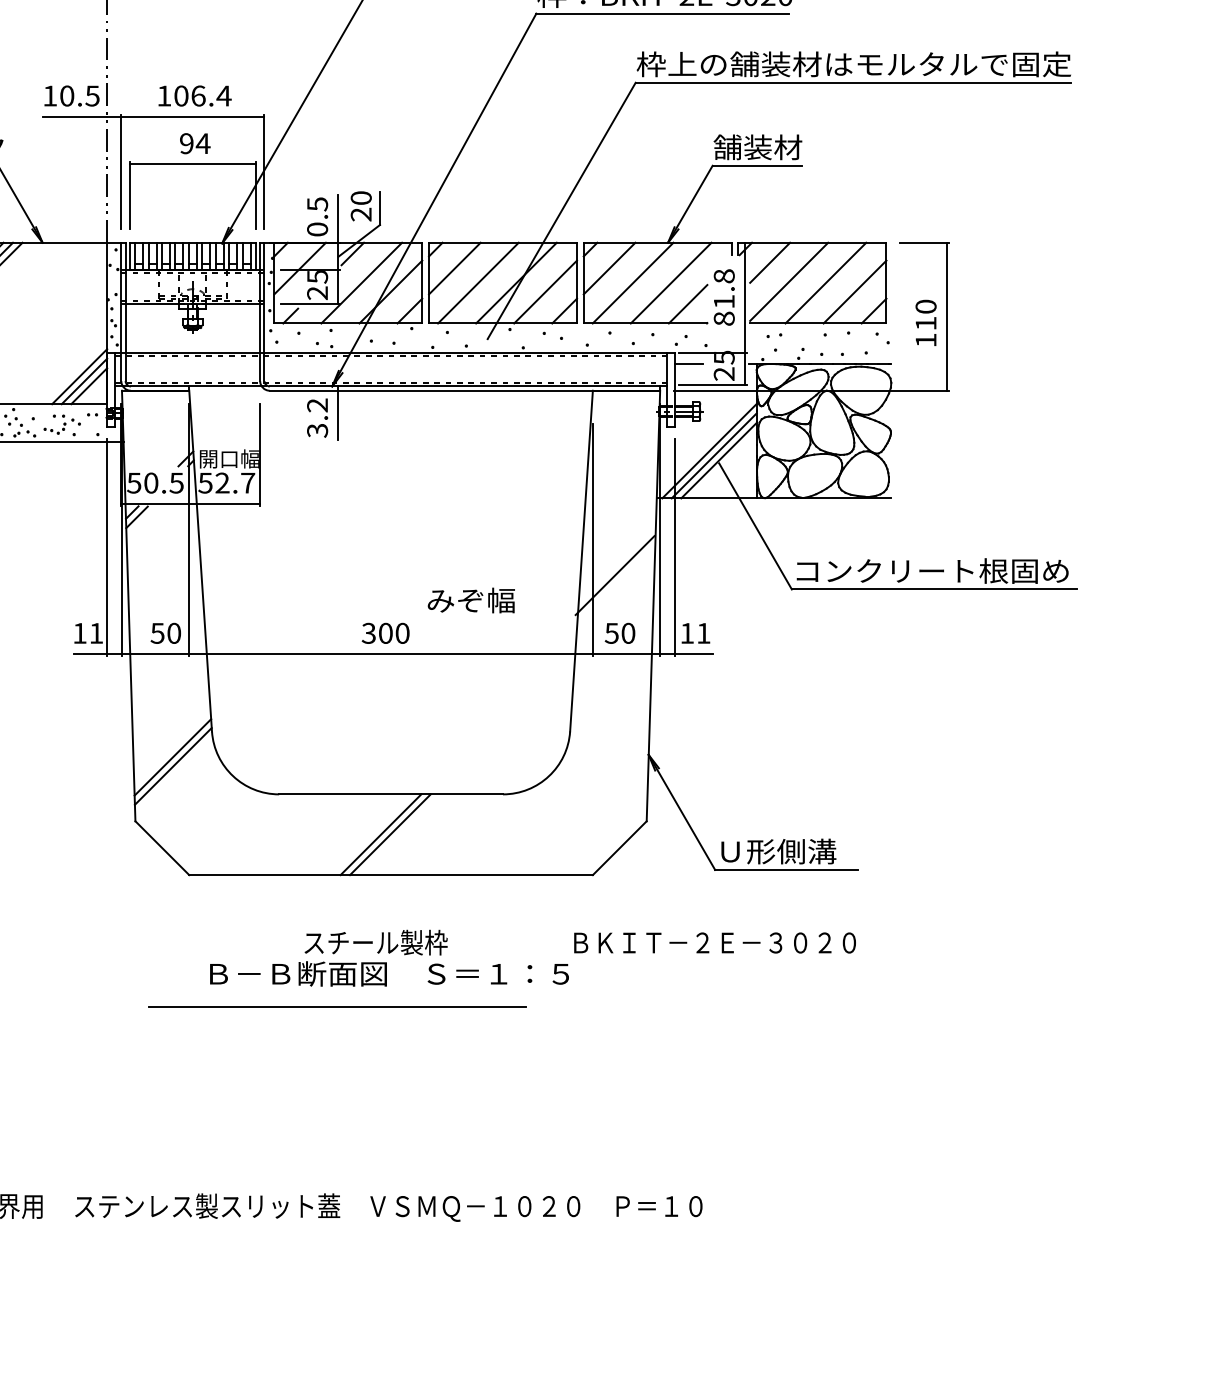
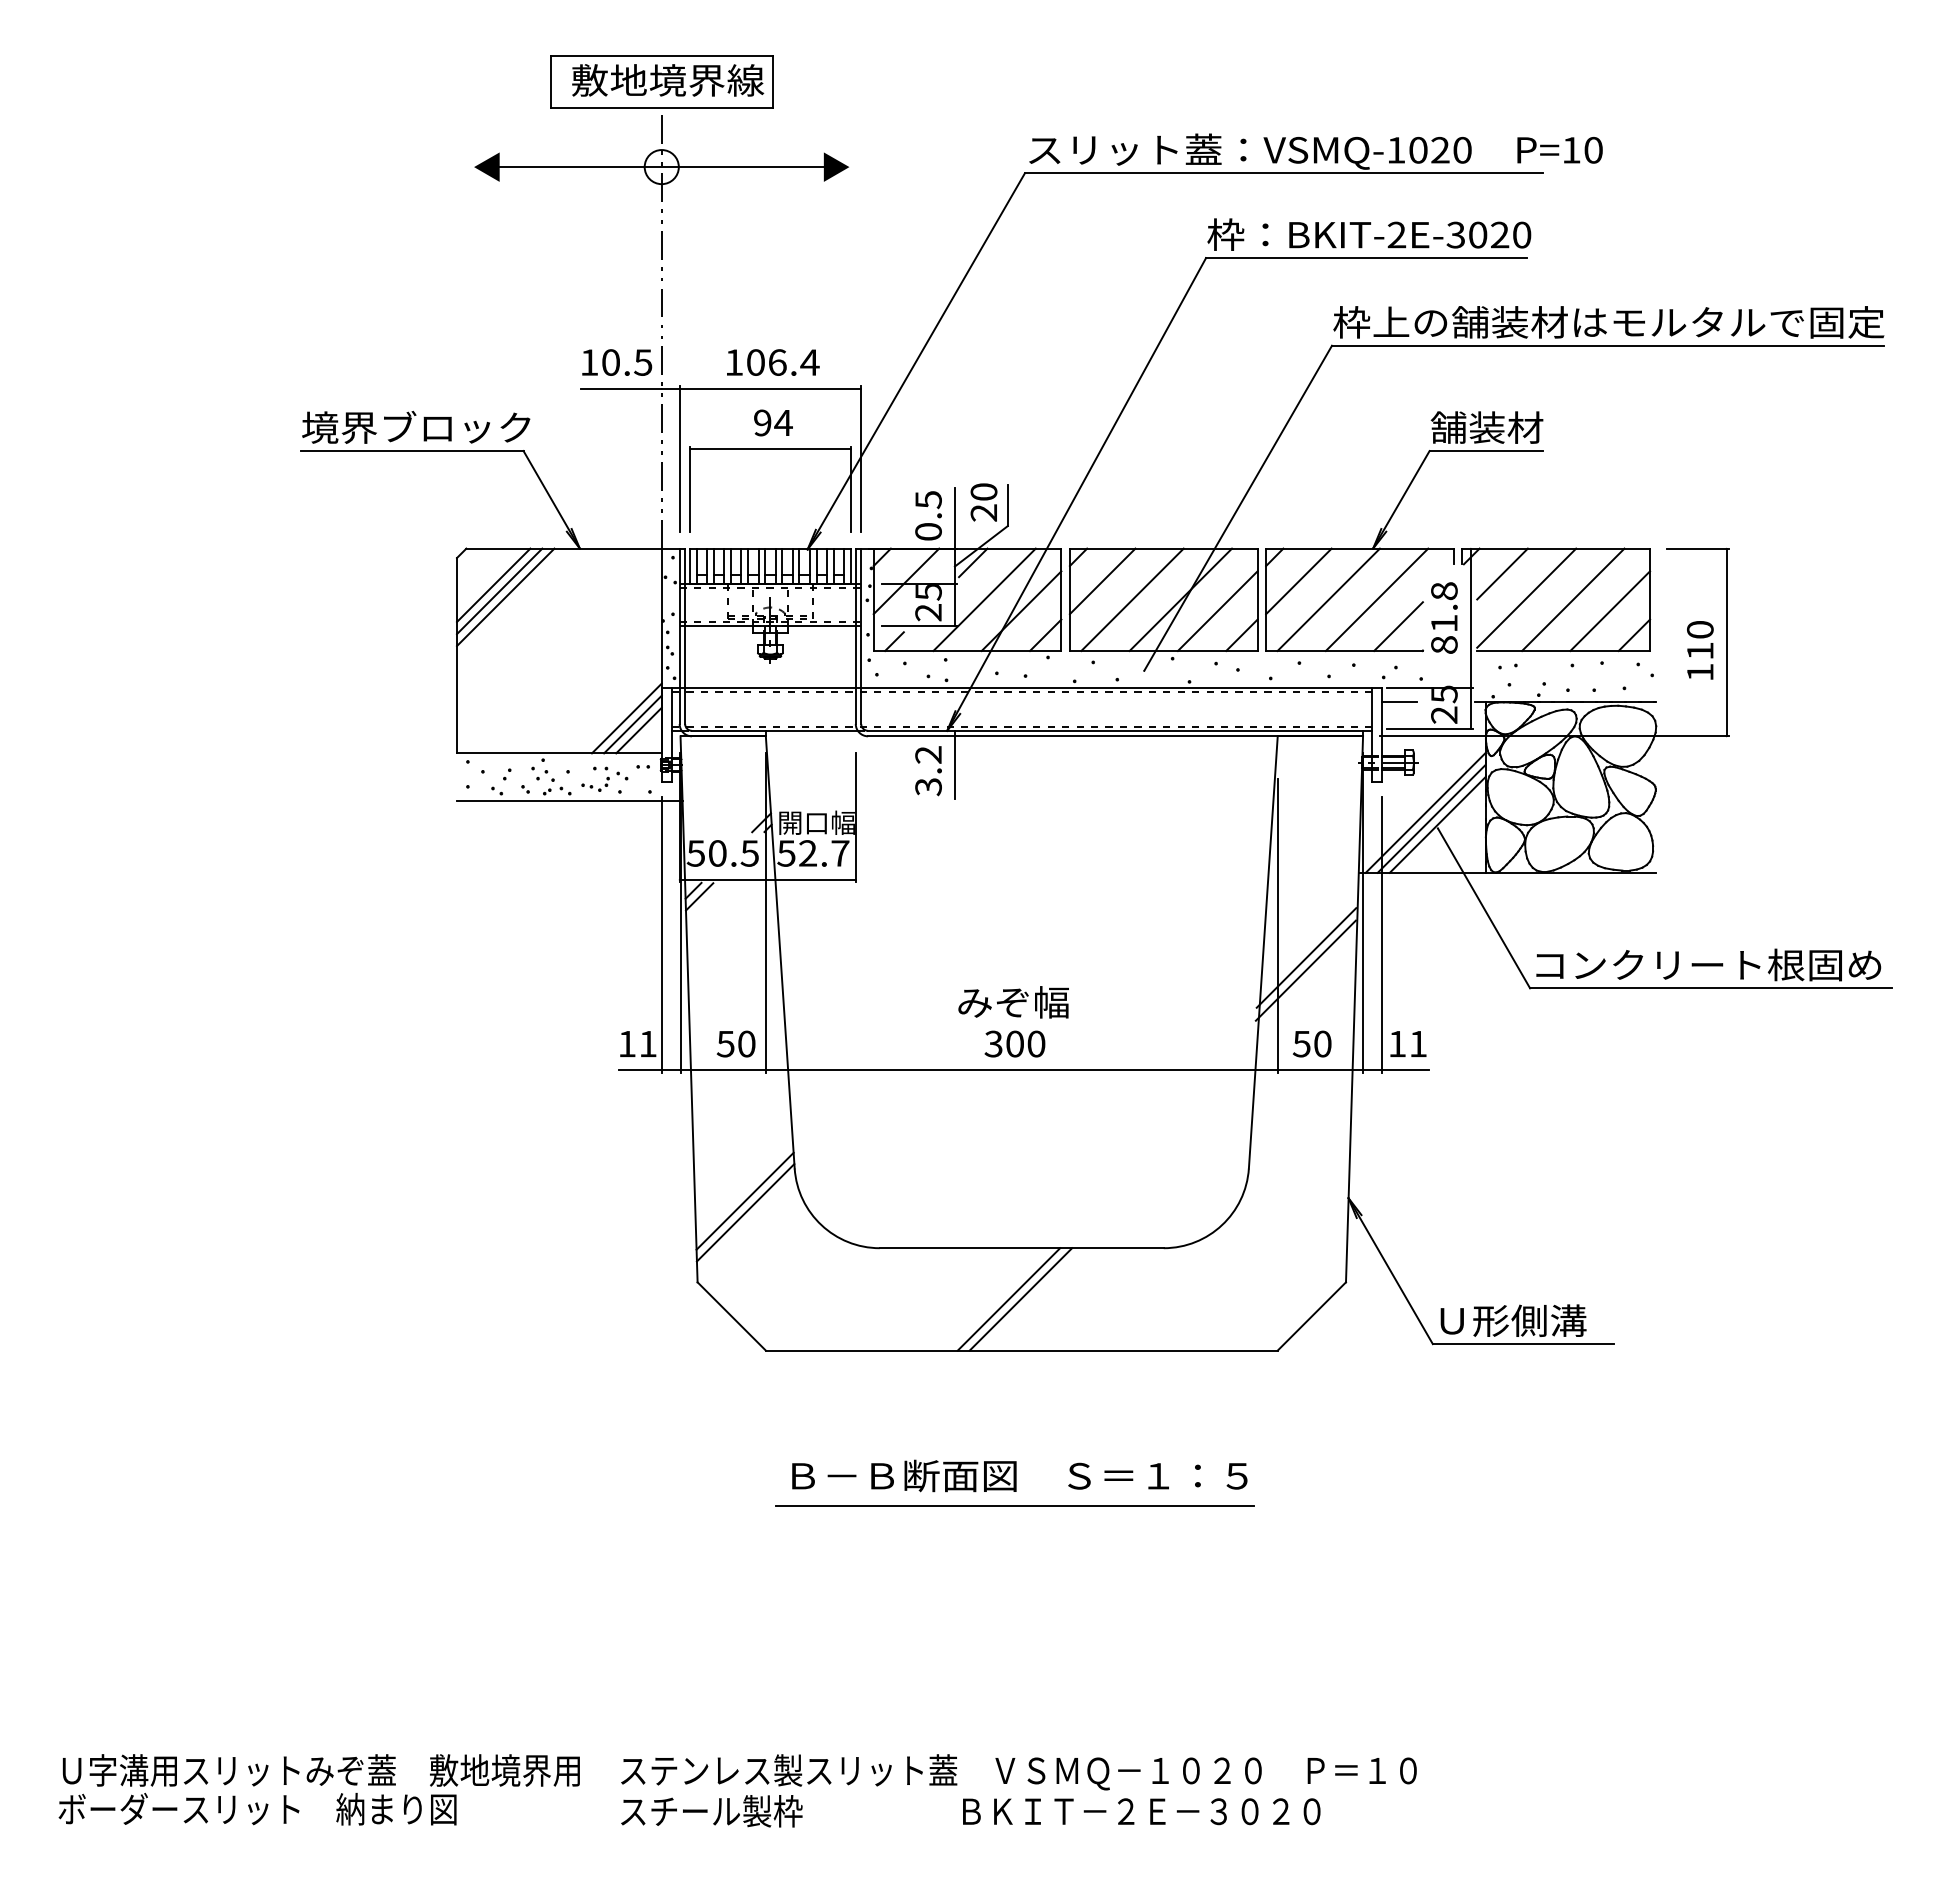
line: (615, 565) -> (1306, 957), added
text: (471, 600) -> (1013, 1002), moved
text: (580, 942) -> (970, 1811), moved
line: (337, 1006) -> (1014, 1505), moved

